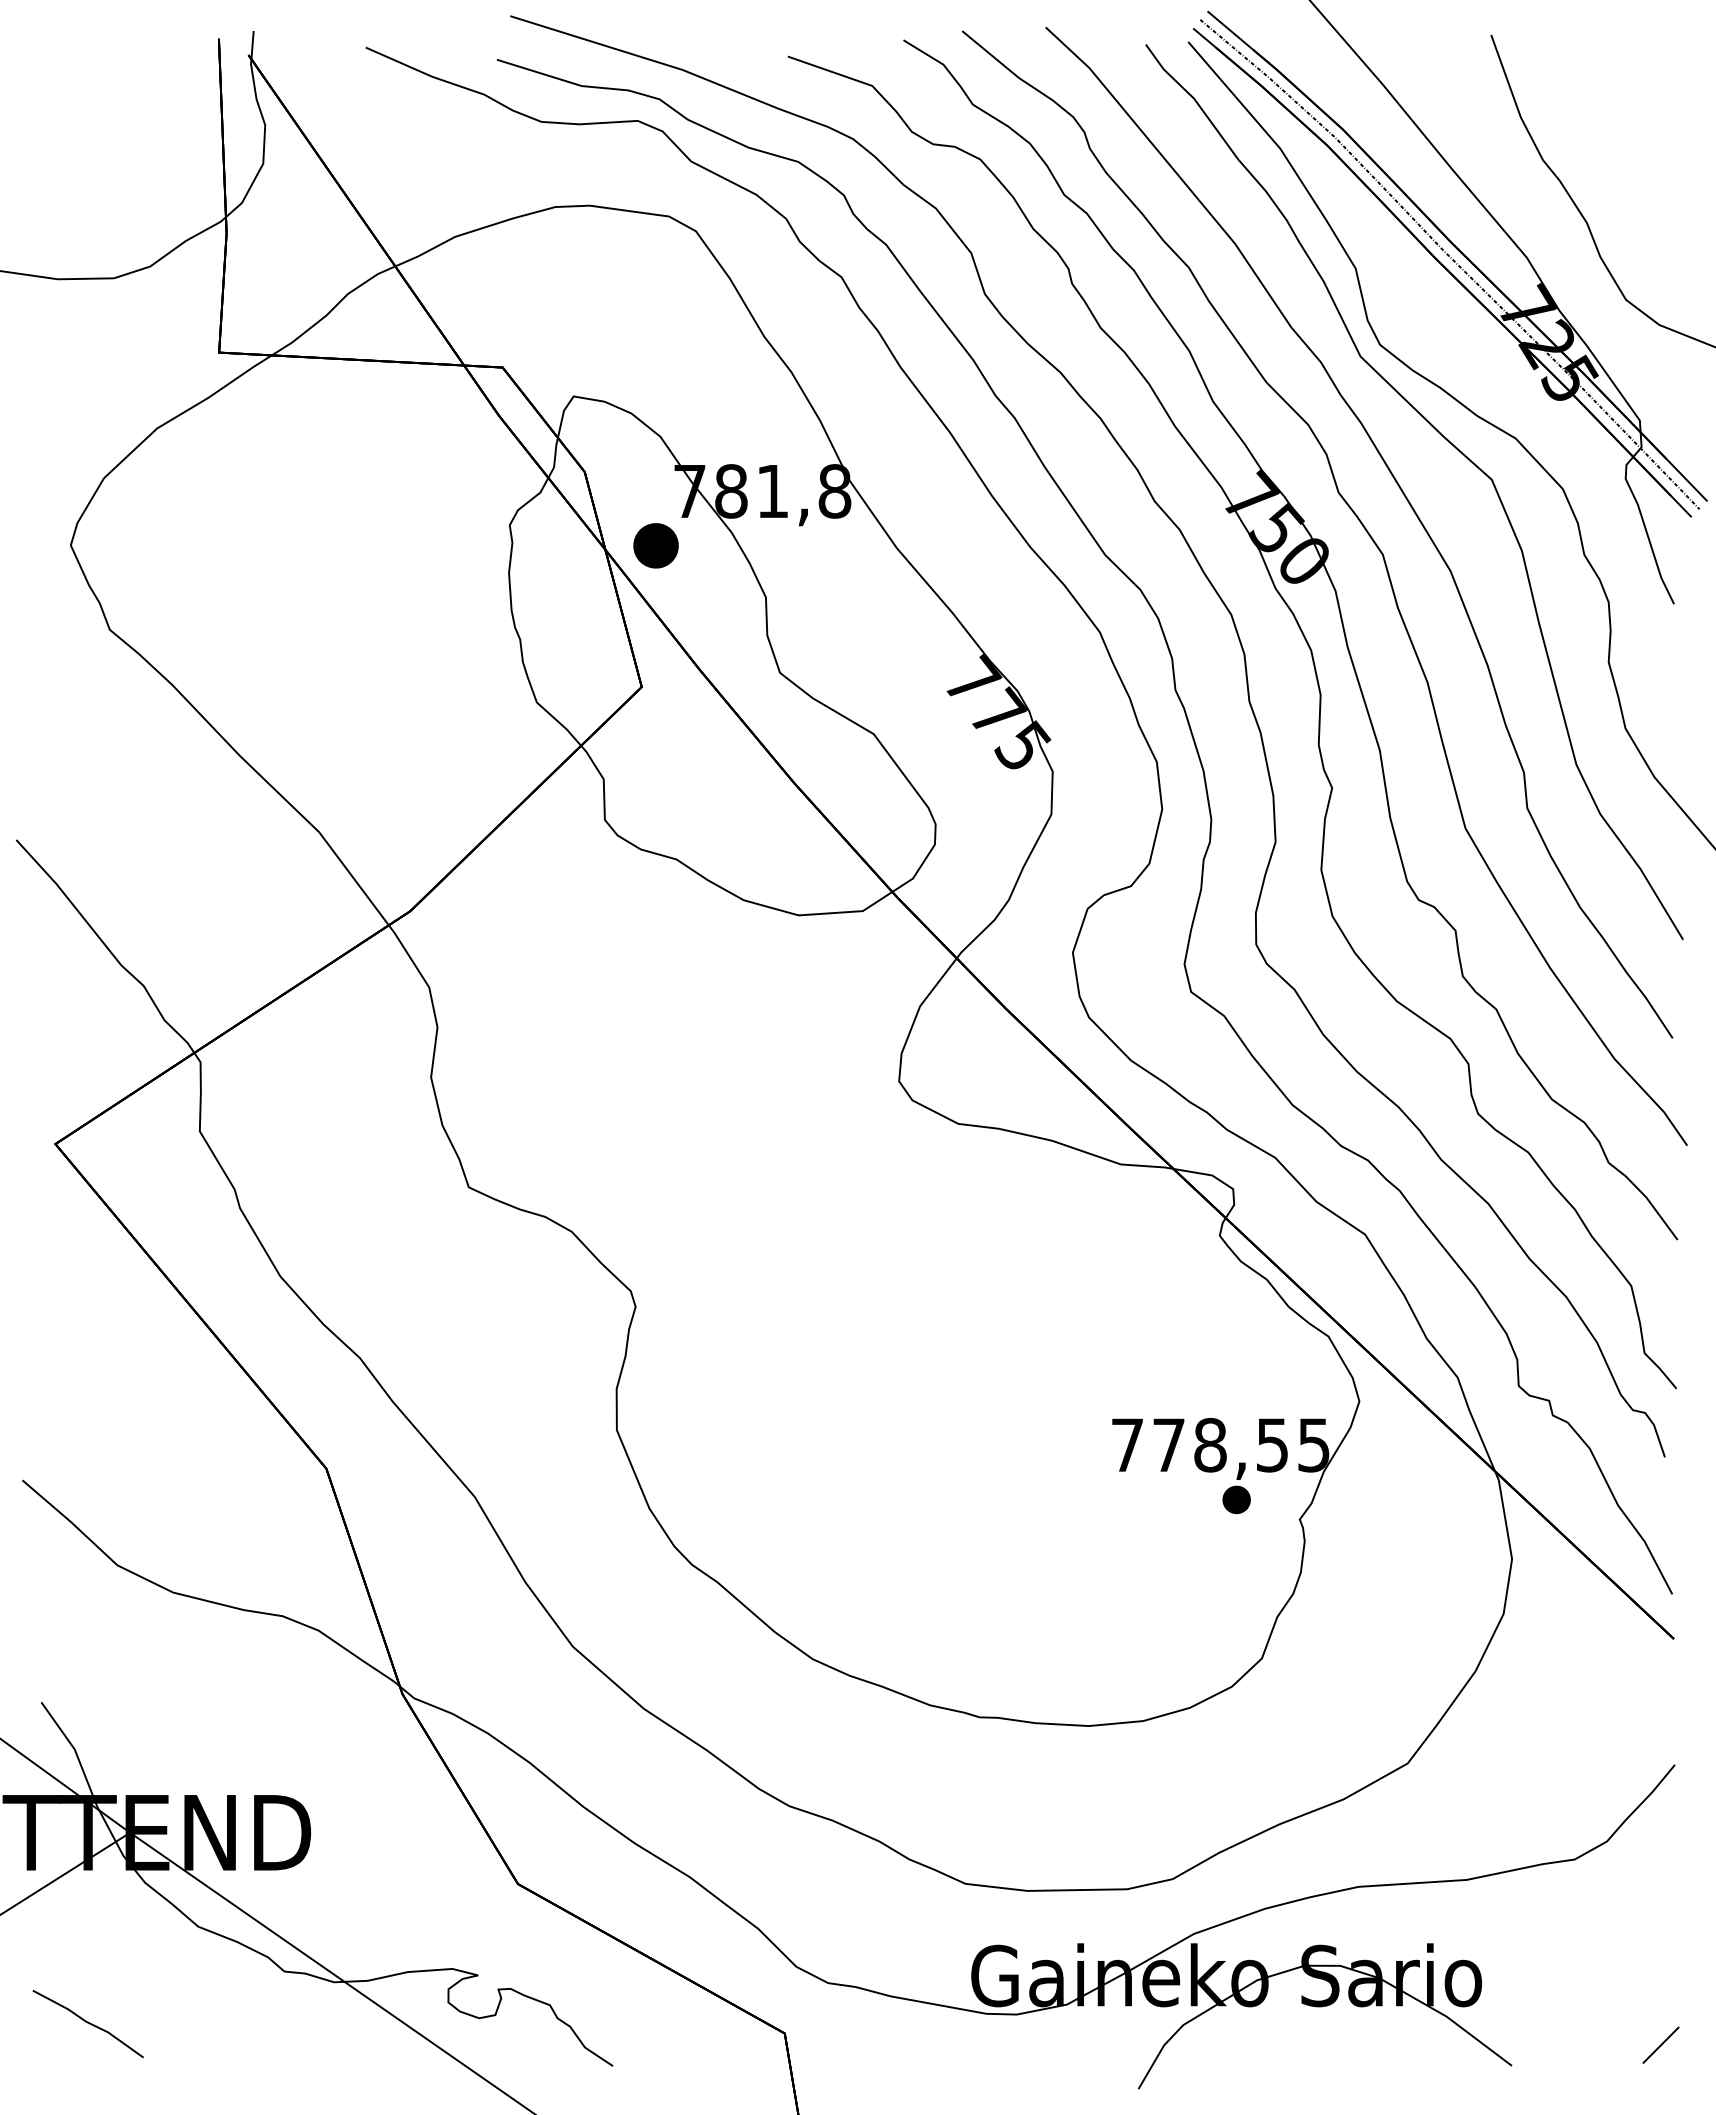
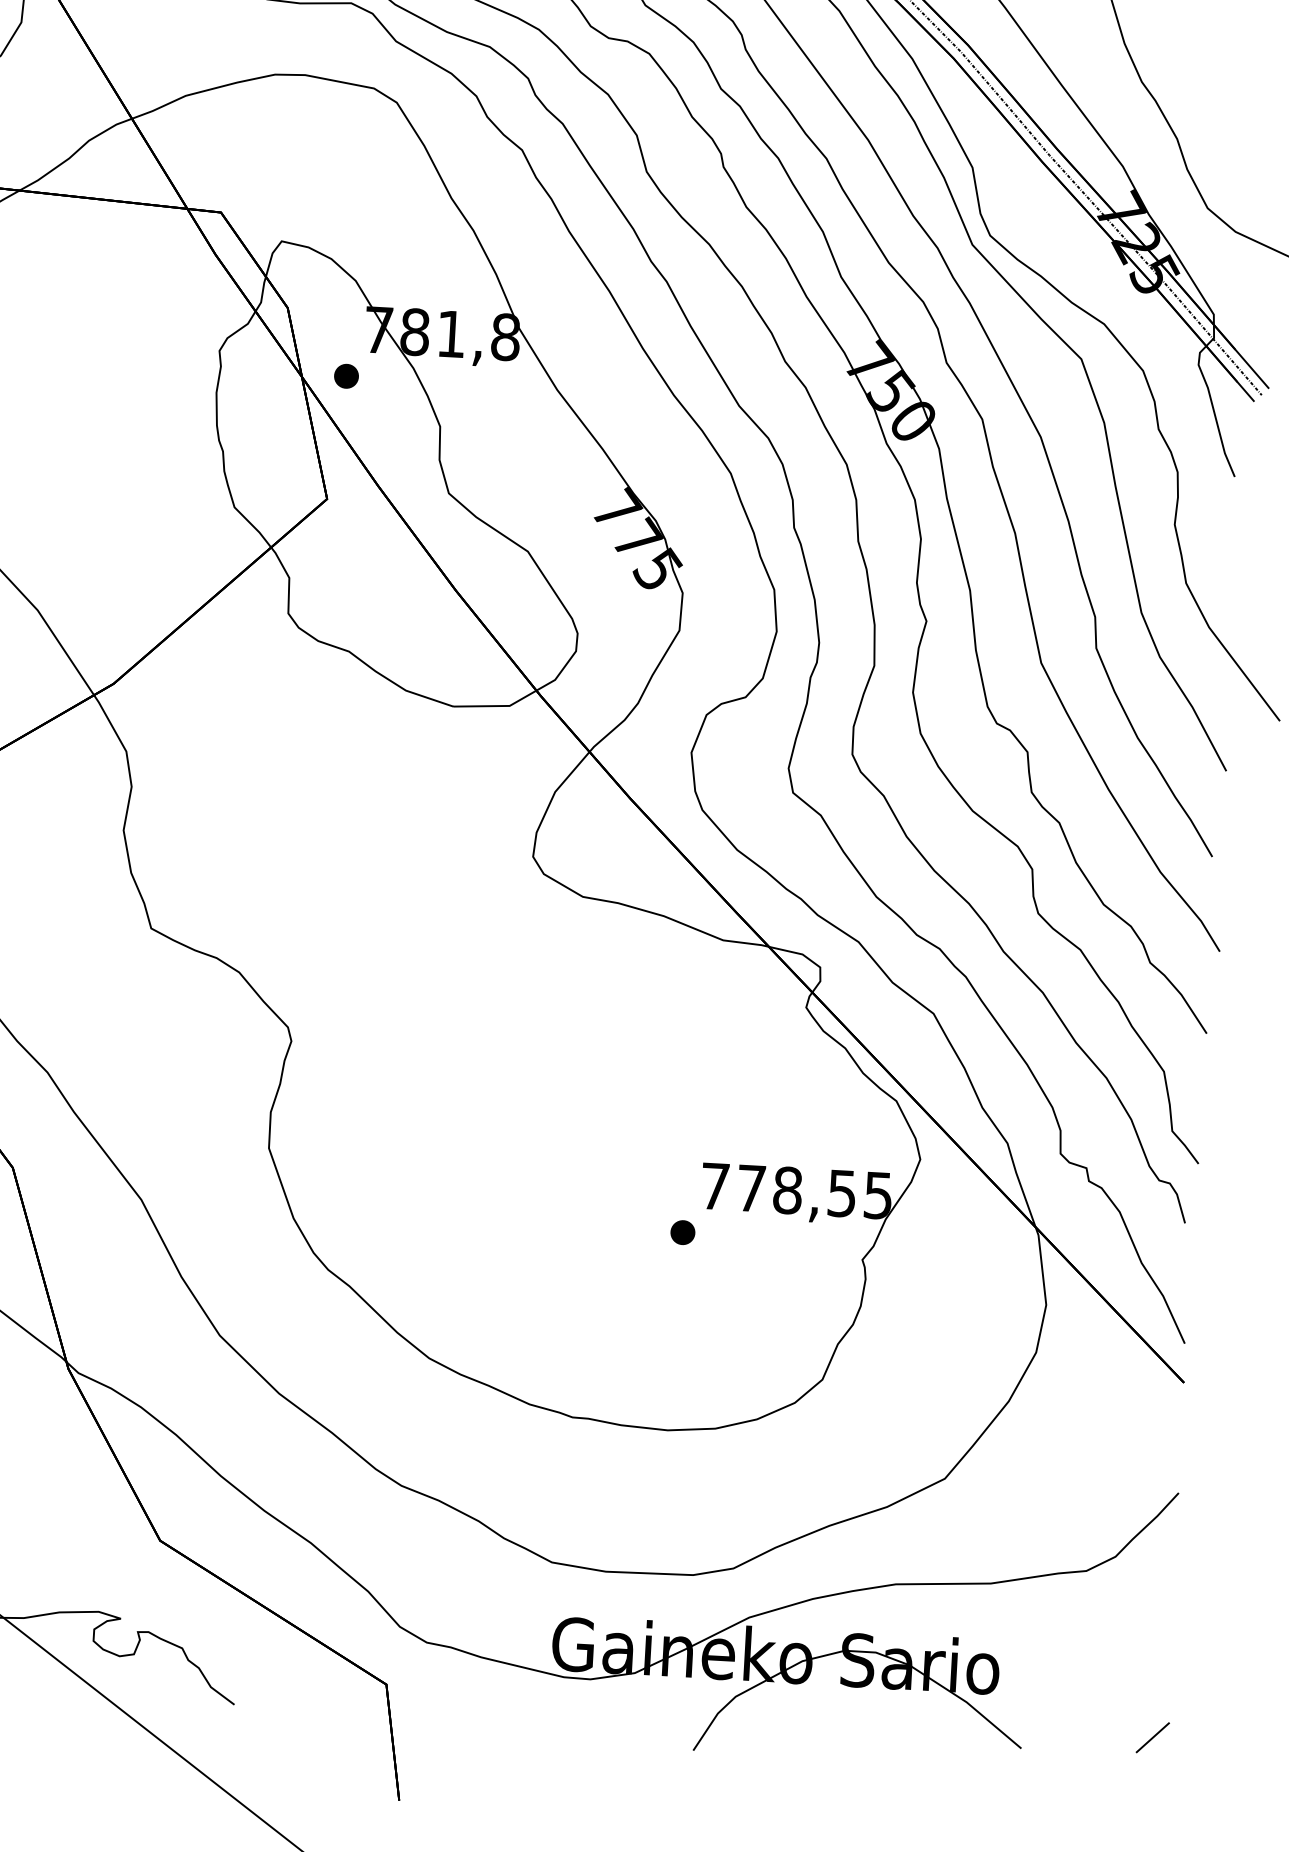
part: (655, 546) -> (346, 376), size x0.62
part: (1236, 1499) -> (682, 1232), moved

